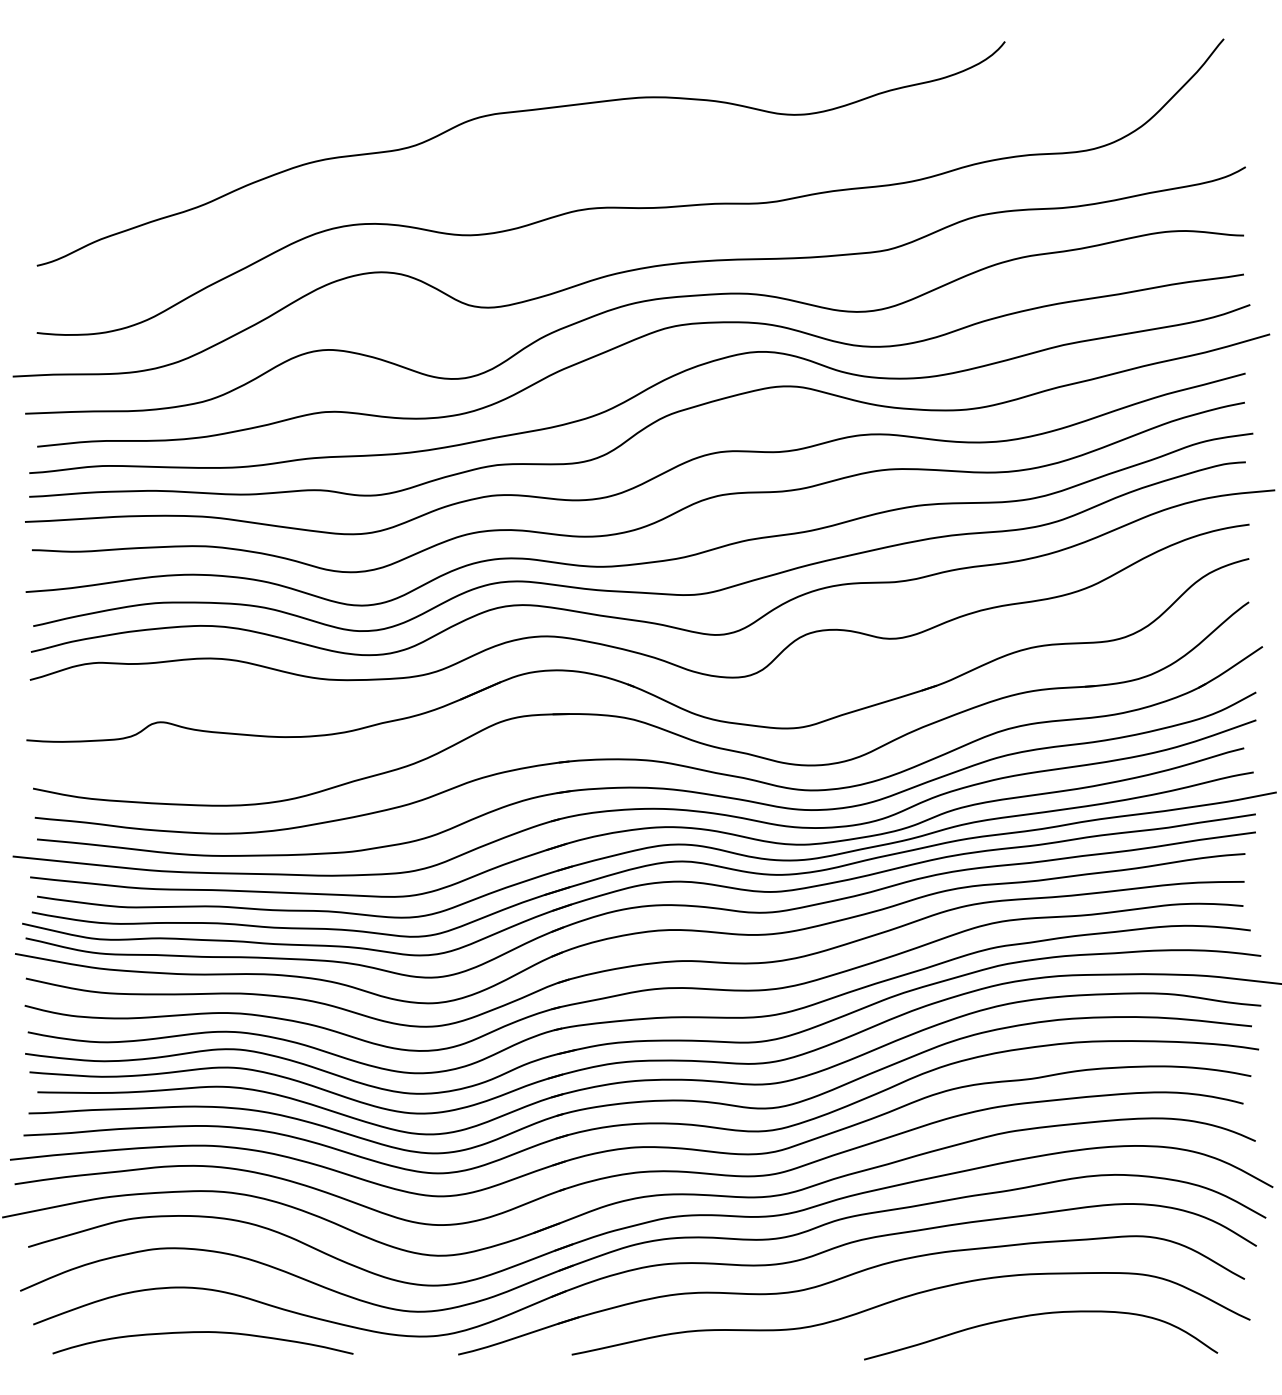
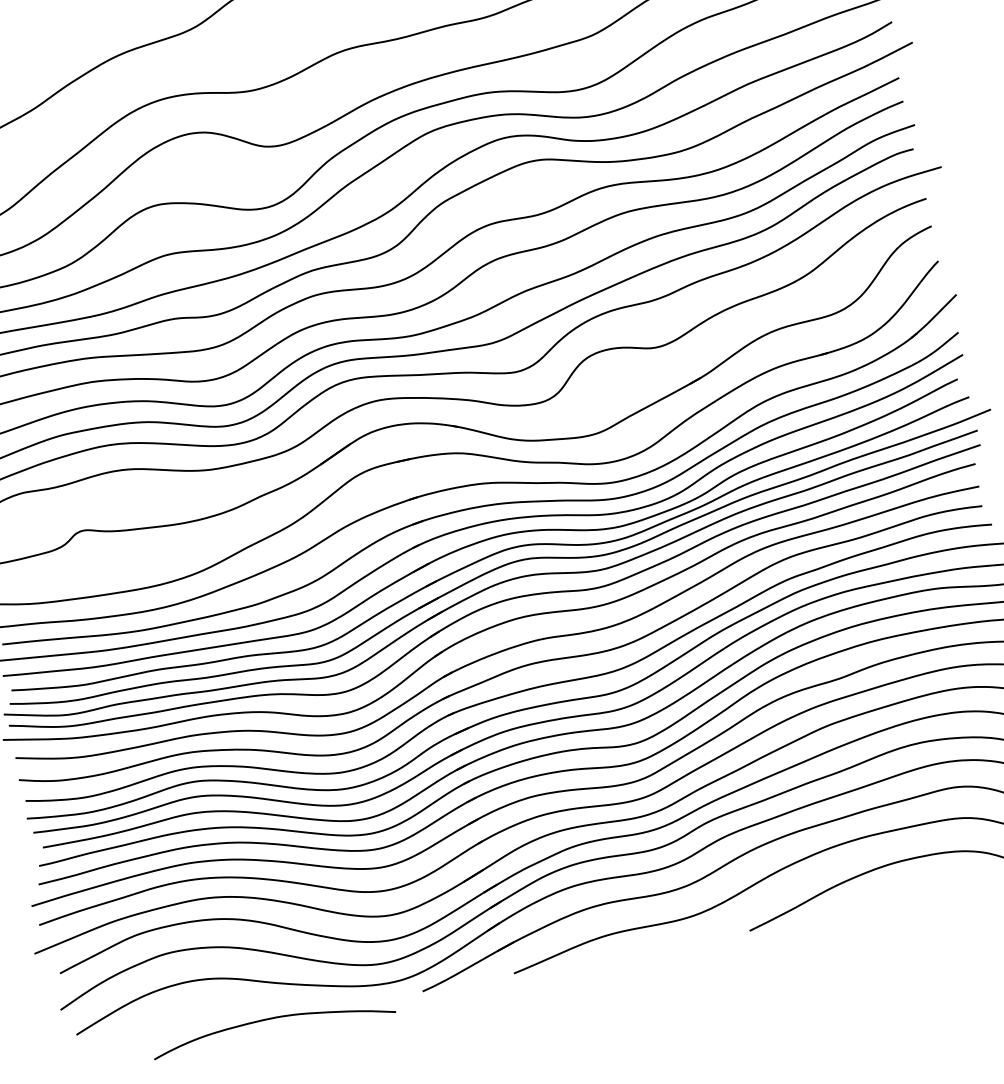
curve: (202, 1332) -> (271, 1018), moved

